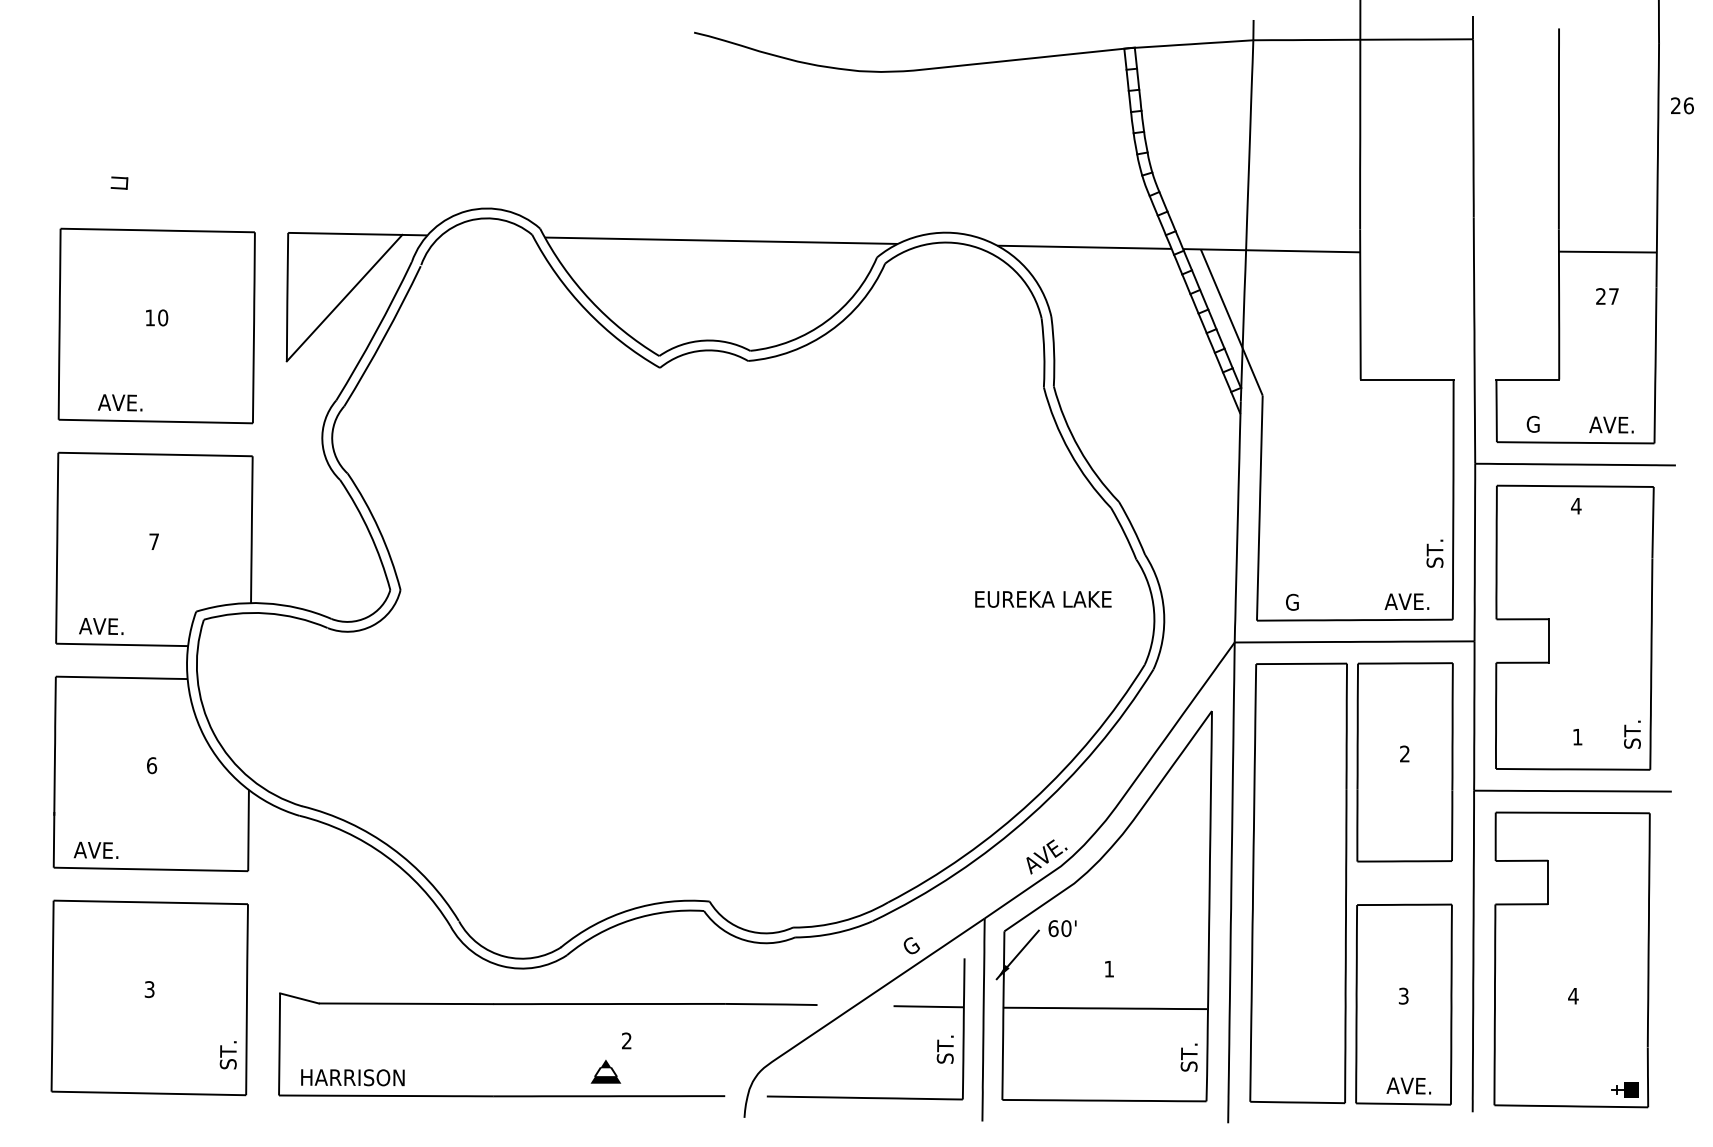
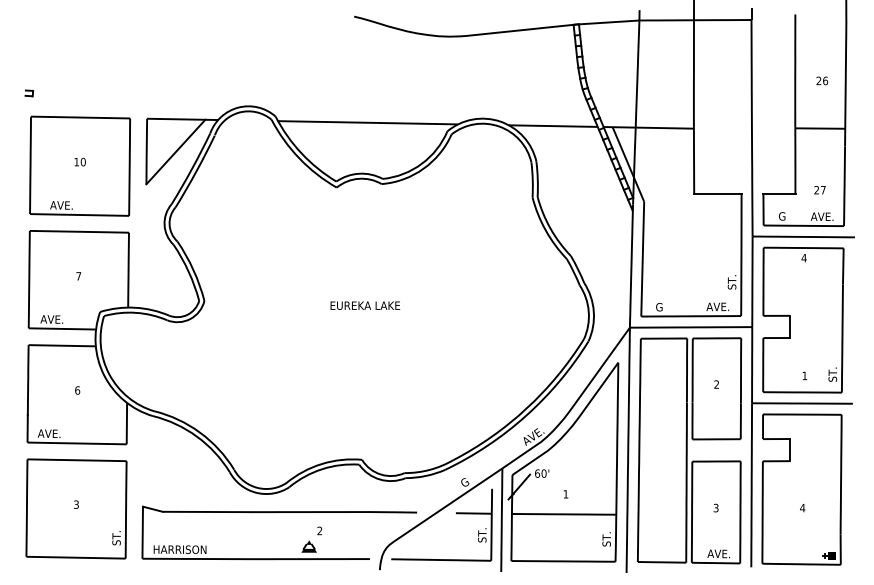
text: (1682, 104) -> (822, 80), moved
part: (118, 183) -> (28, 93), moved
text: (1606, 297) -> (819, 190), moved
text: (1043, 598) -> (365, 305), moved

